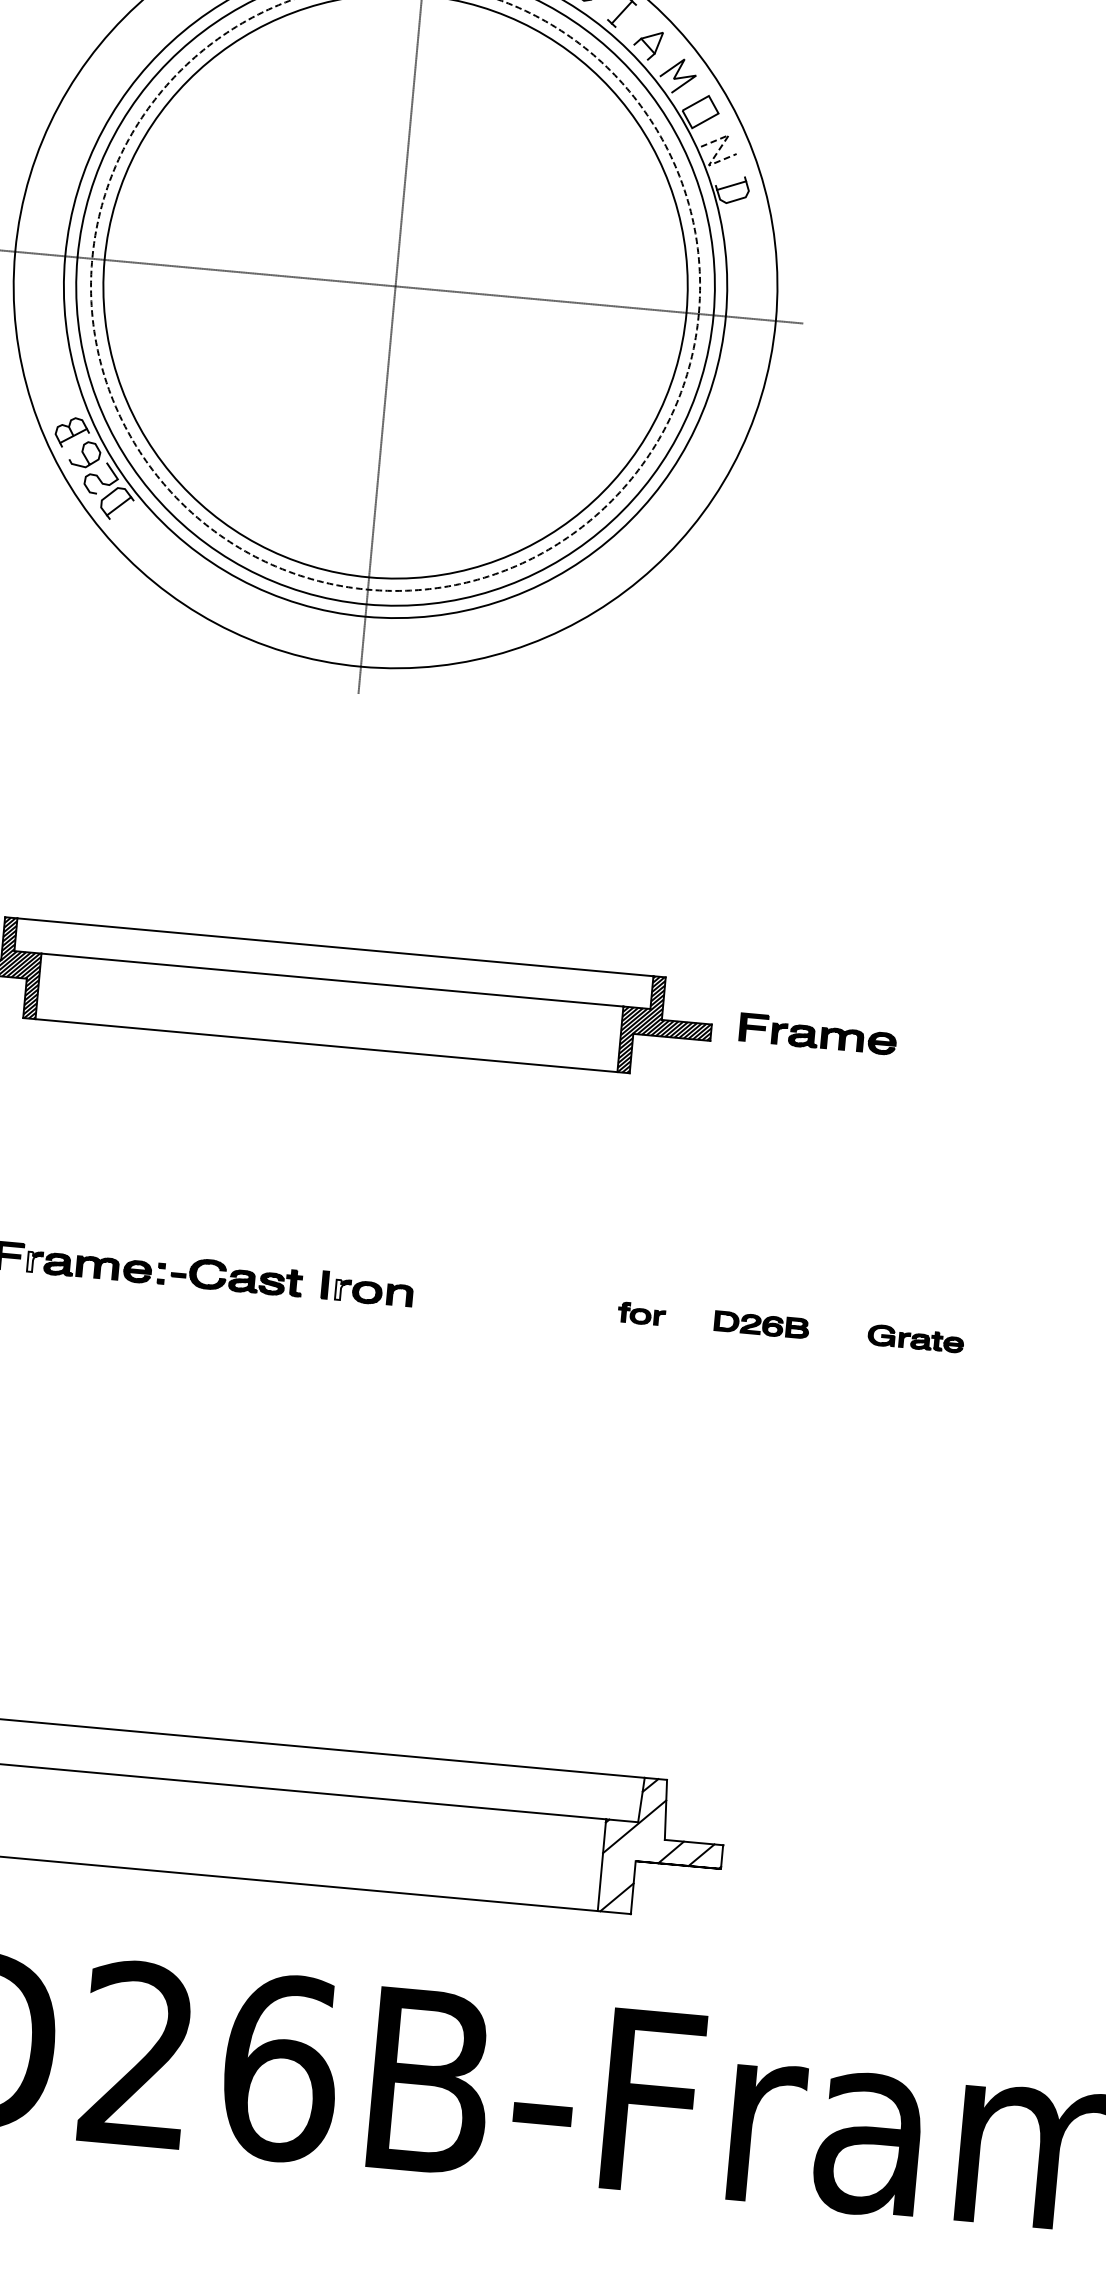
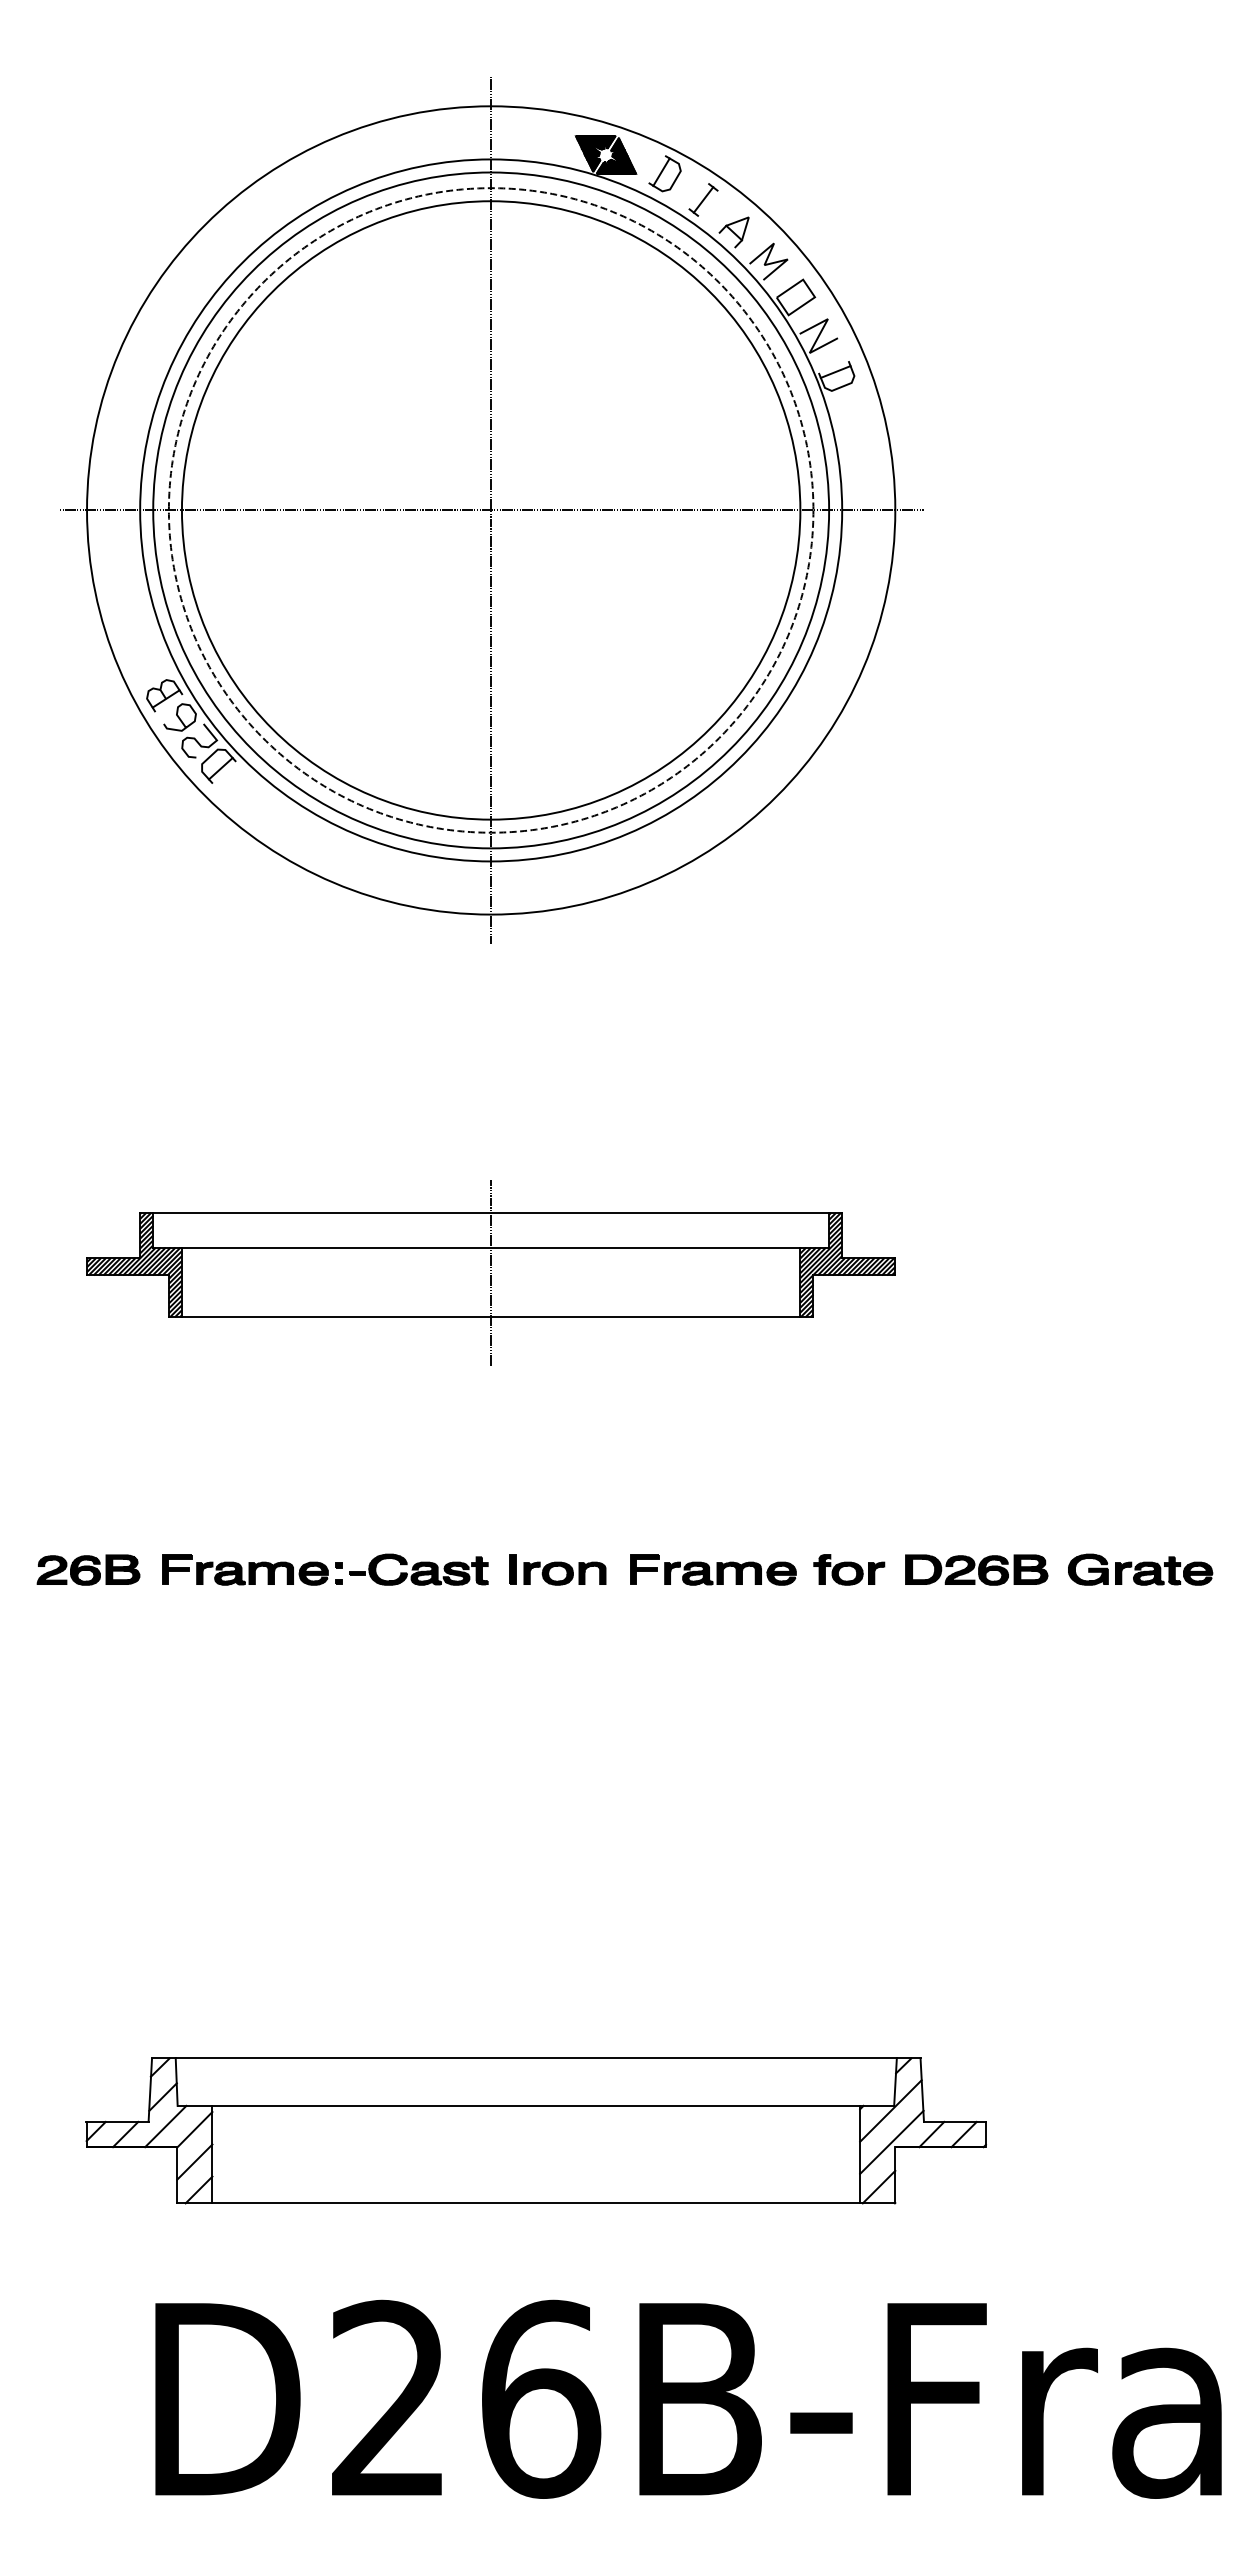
line: (718, 150) -> (818, 336), dashed -> solid
line: (330, 1003) -> (491, 1272), added
part: (818, 1033) -> (713, 1569), moved
fill: (31, 1261) -> (201, 1573), added
fill: (339, 1289) -> (528, 1573), added
part: (642, 1313) -> (849, 1569), size x1.43
part: (761, 1324) -> (976, 1569), size x1.43
part: (915, 1338) -> (1140, 1569), size x1.43
line: (632, 1855) -> (891, 2141), added

